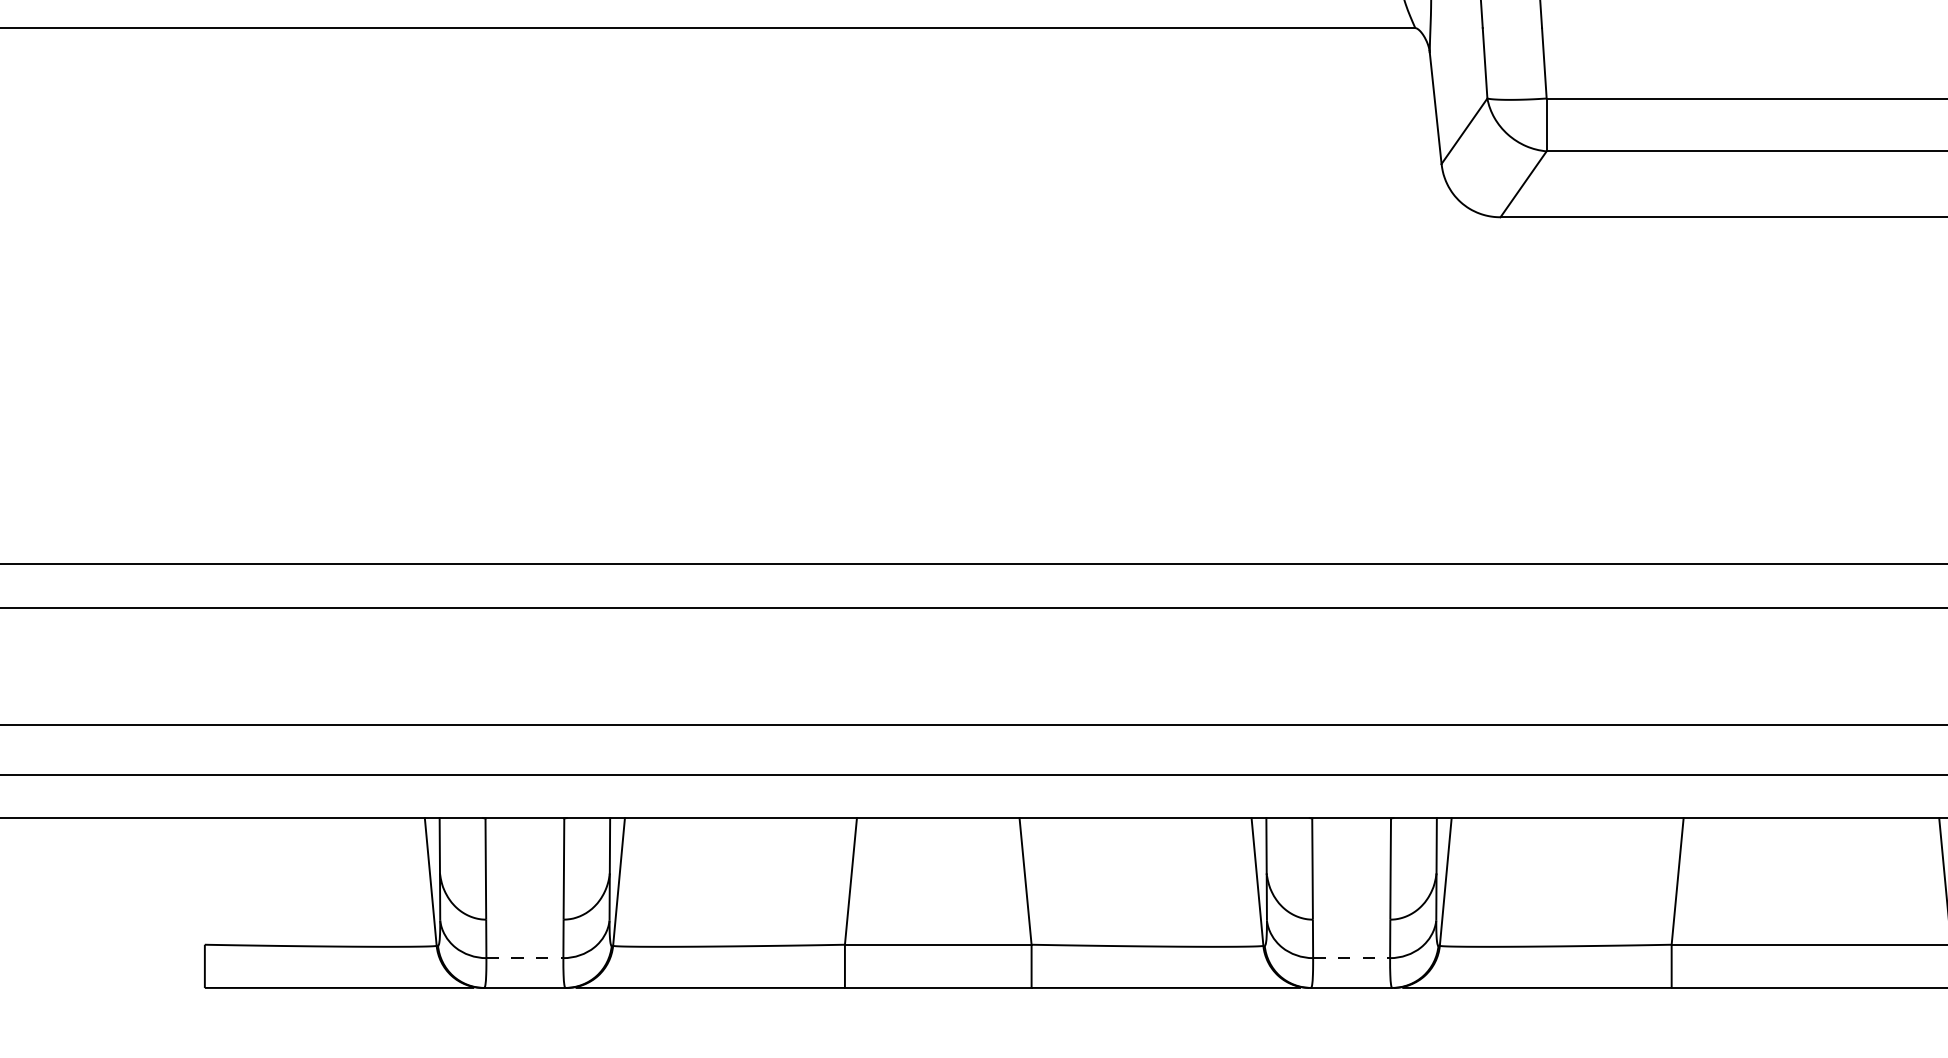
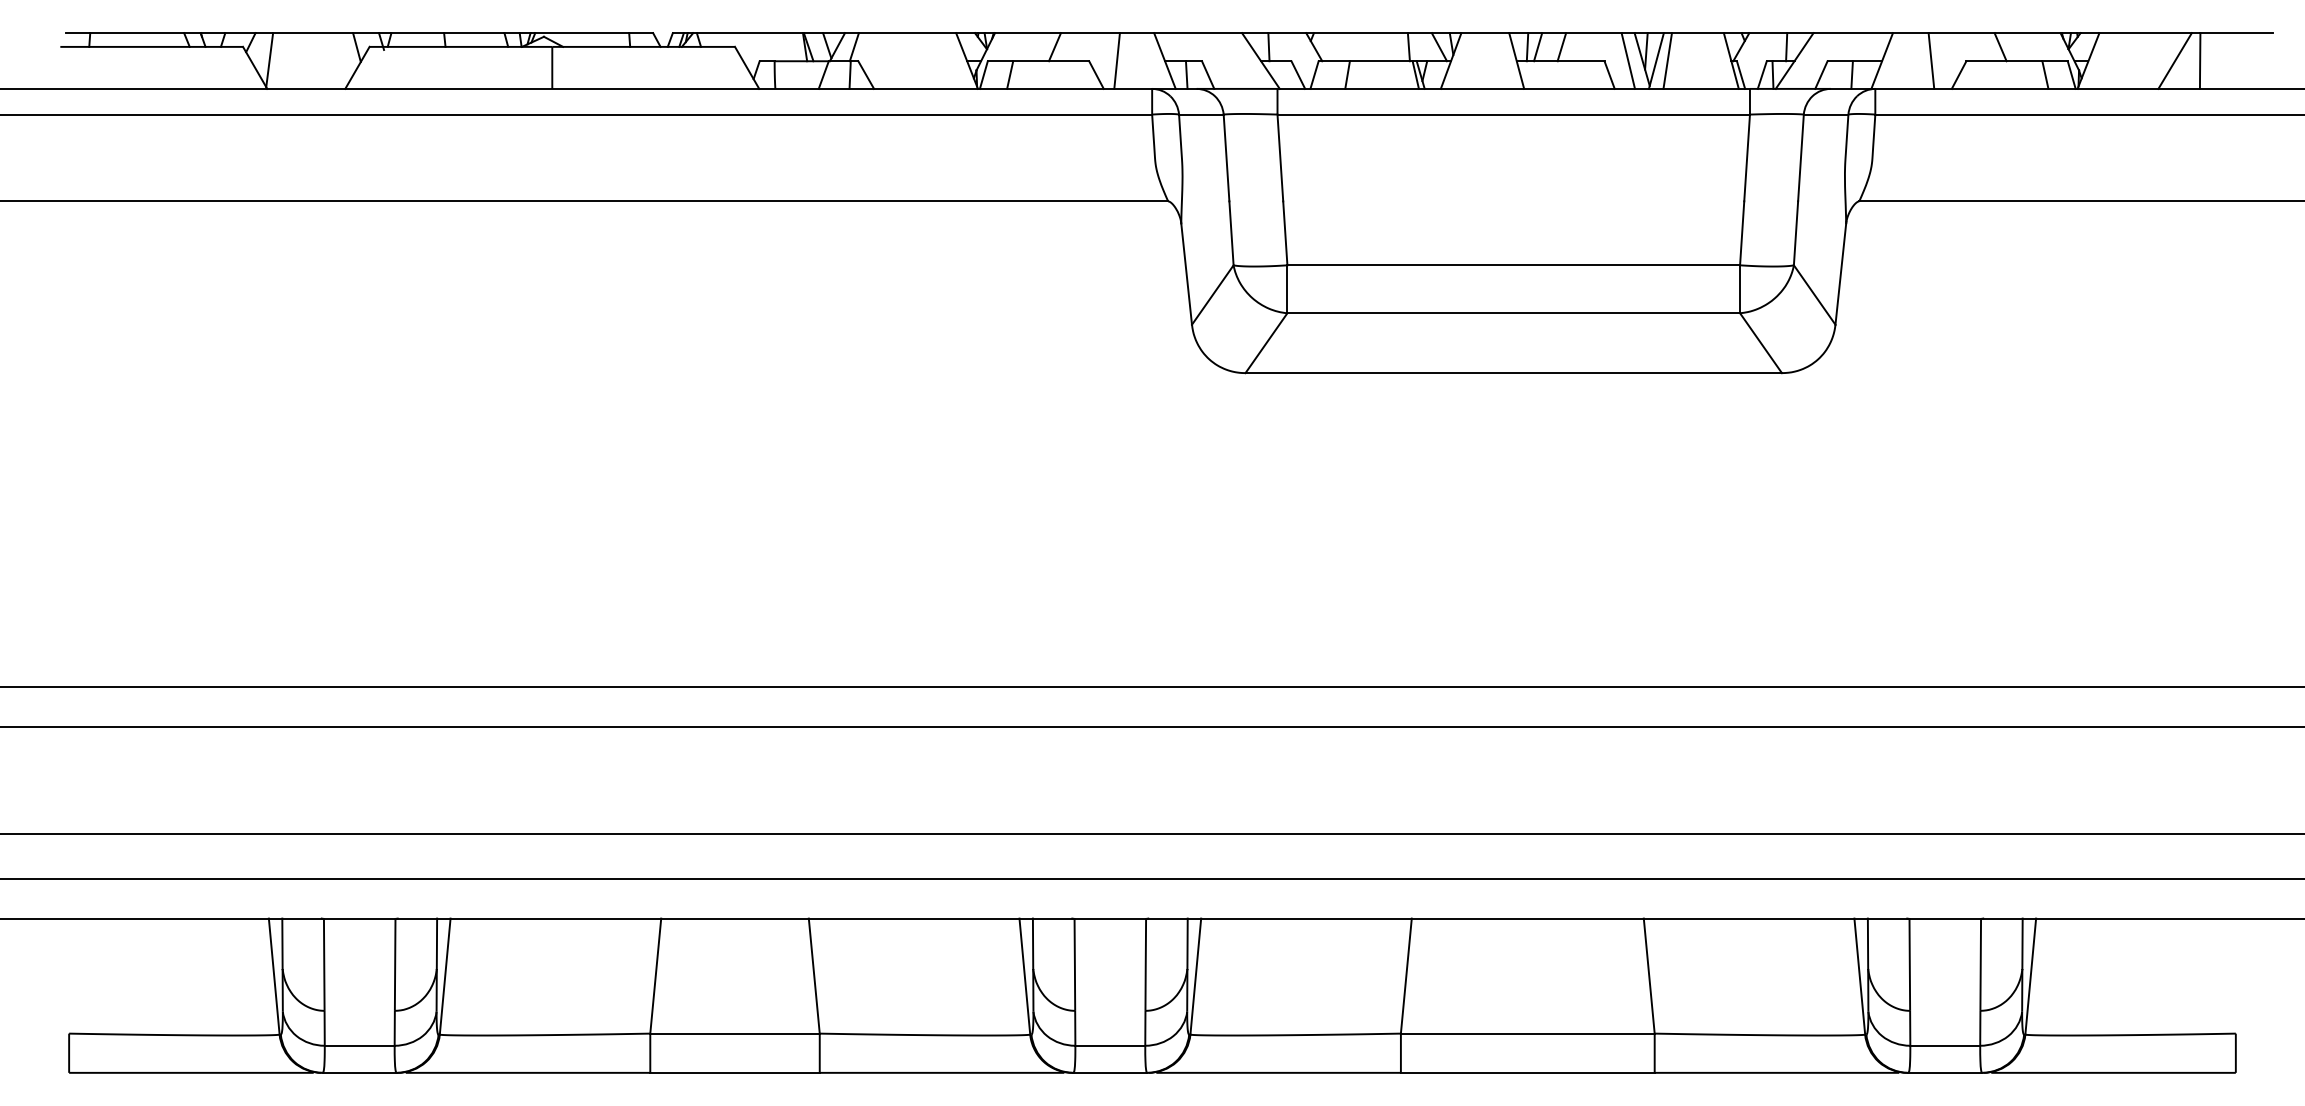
line: (524, 957) -> (359, 1045), dashed -> solid
line: (1351, 957) -> (1110, 1045), dashed -> solid

